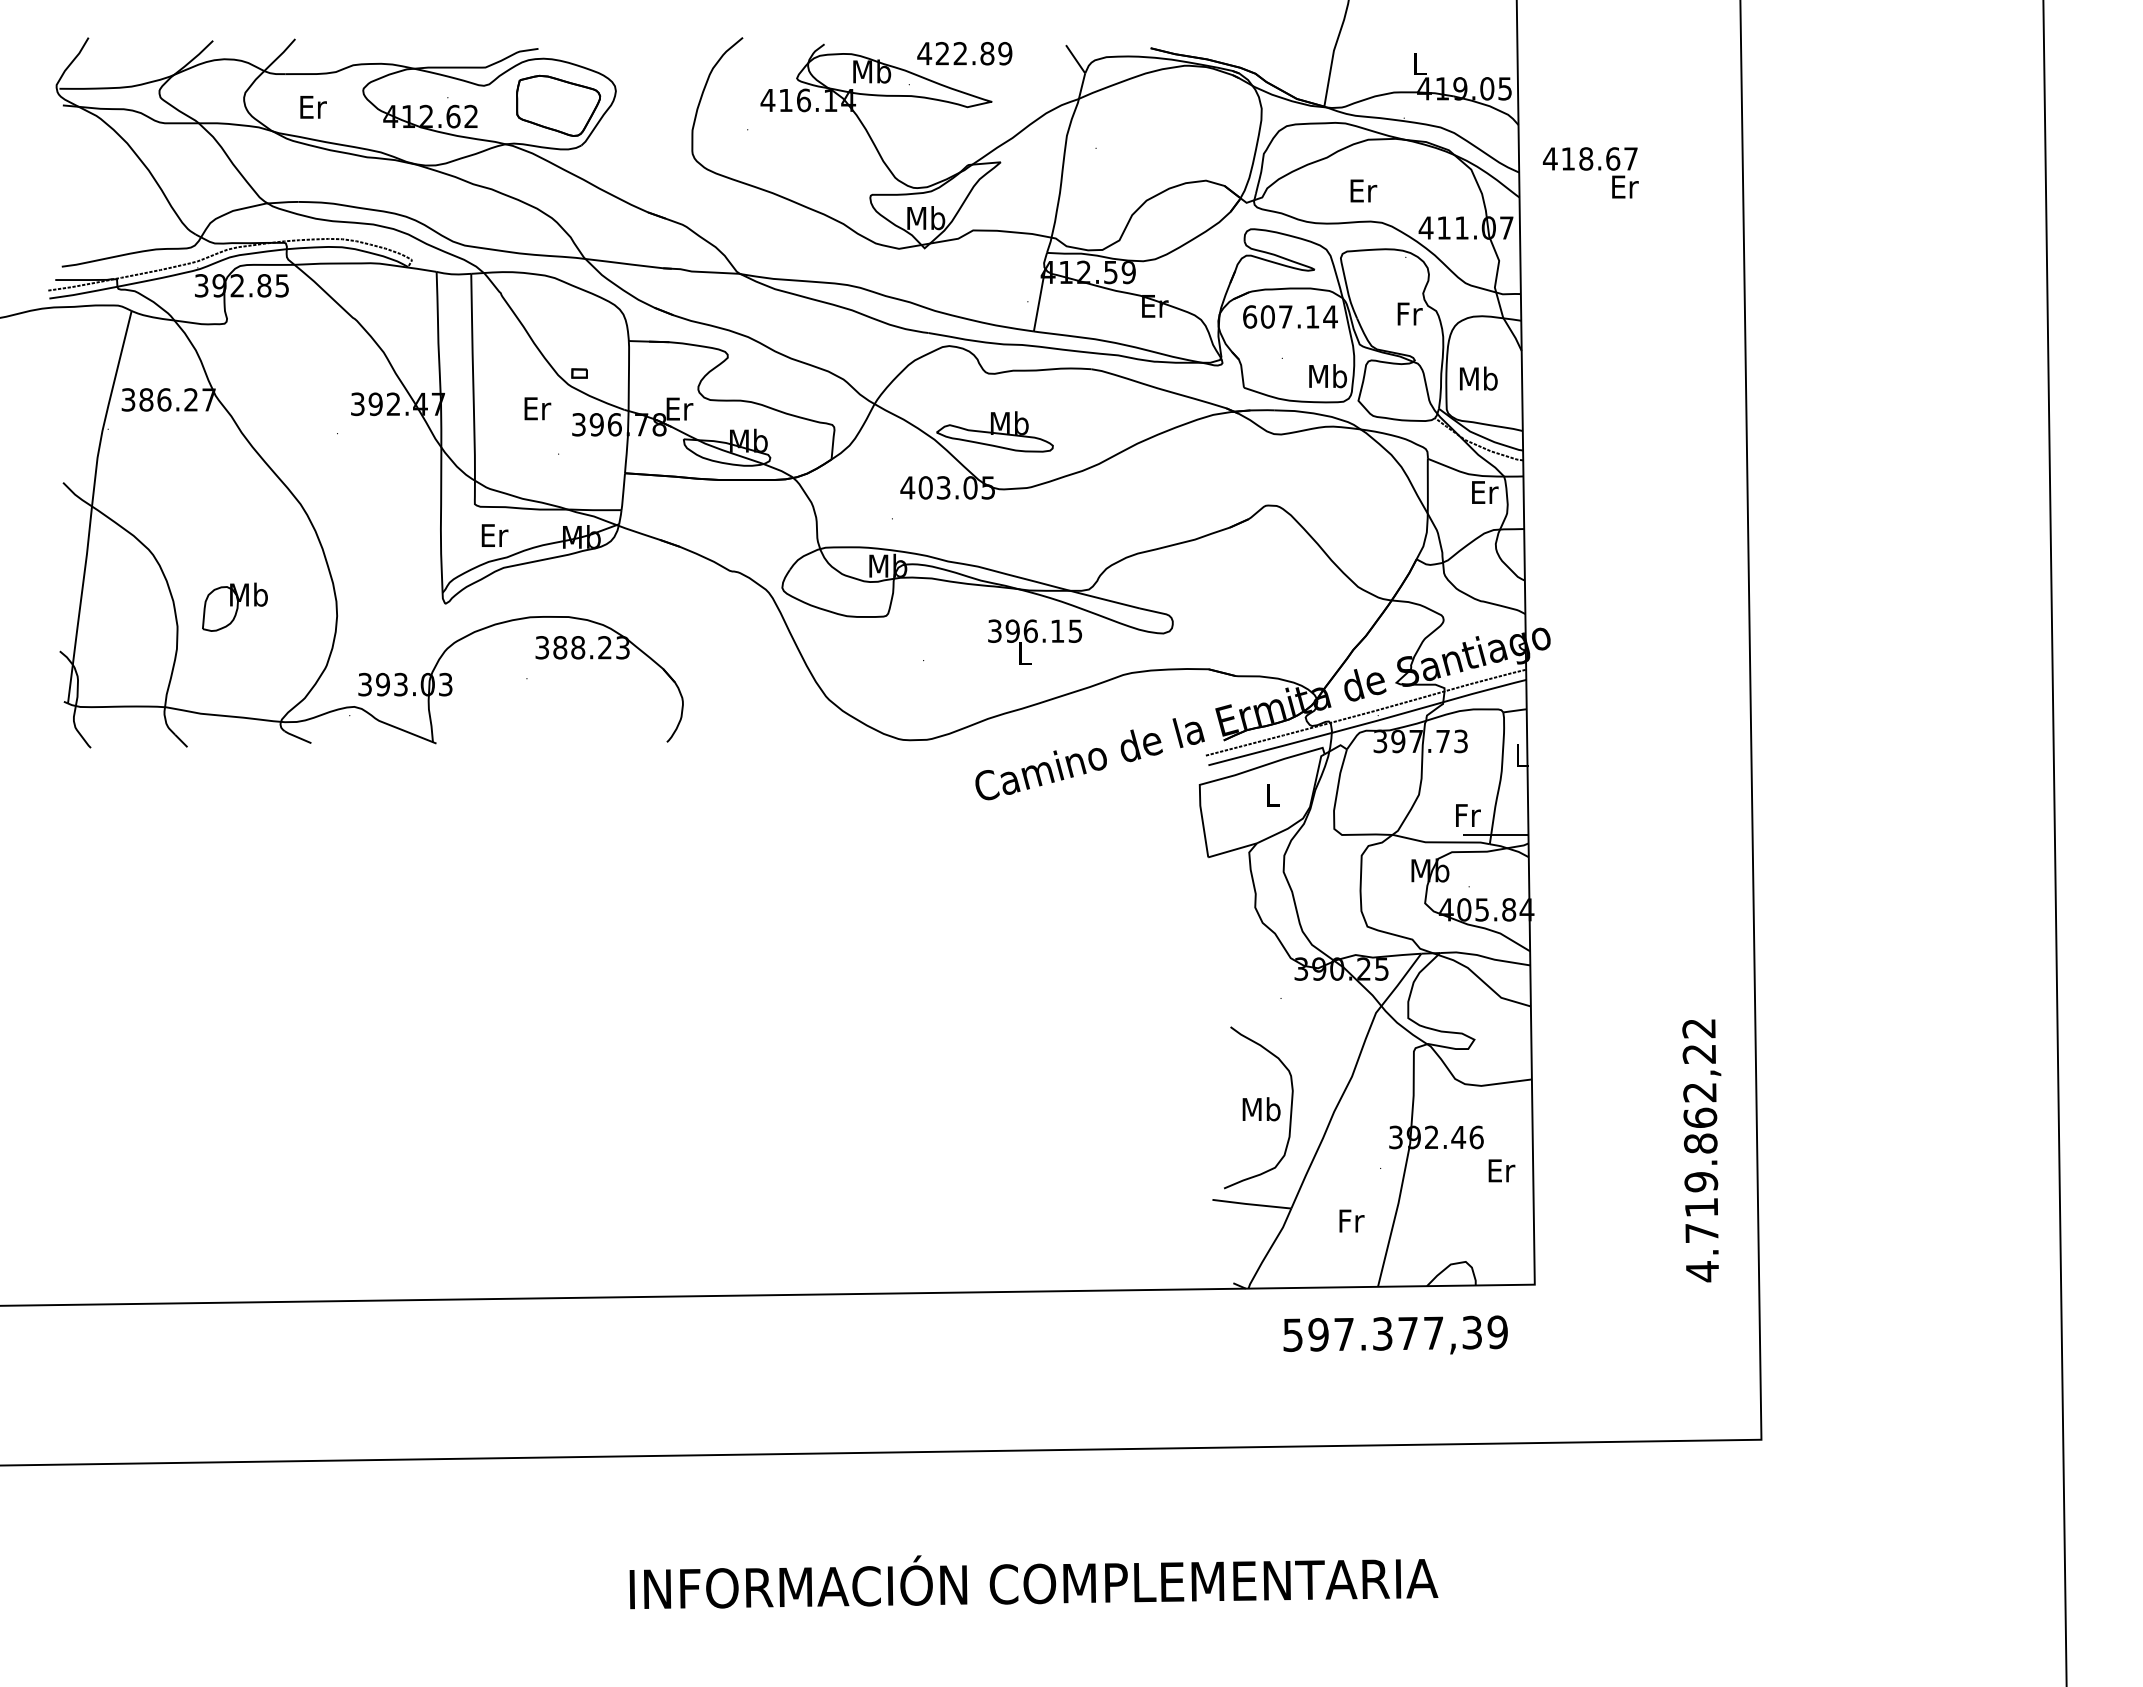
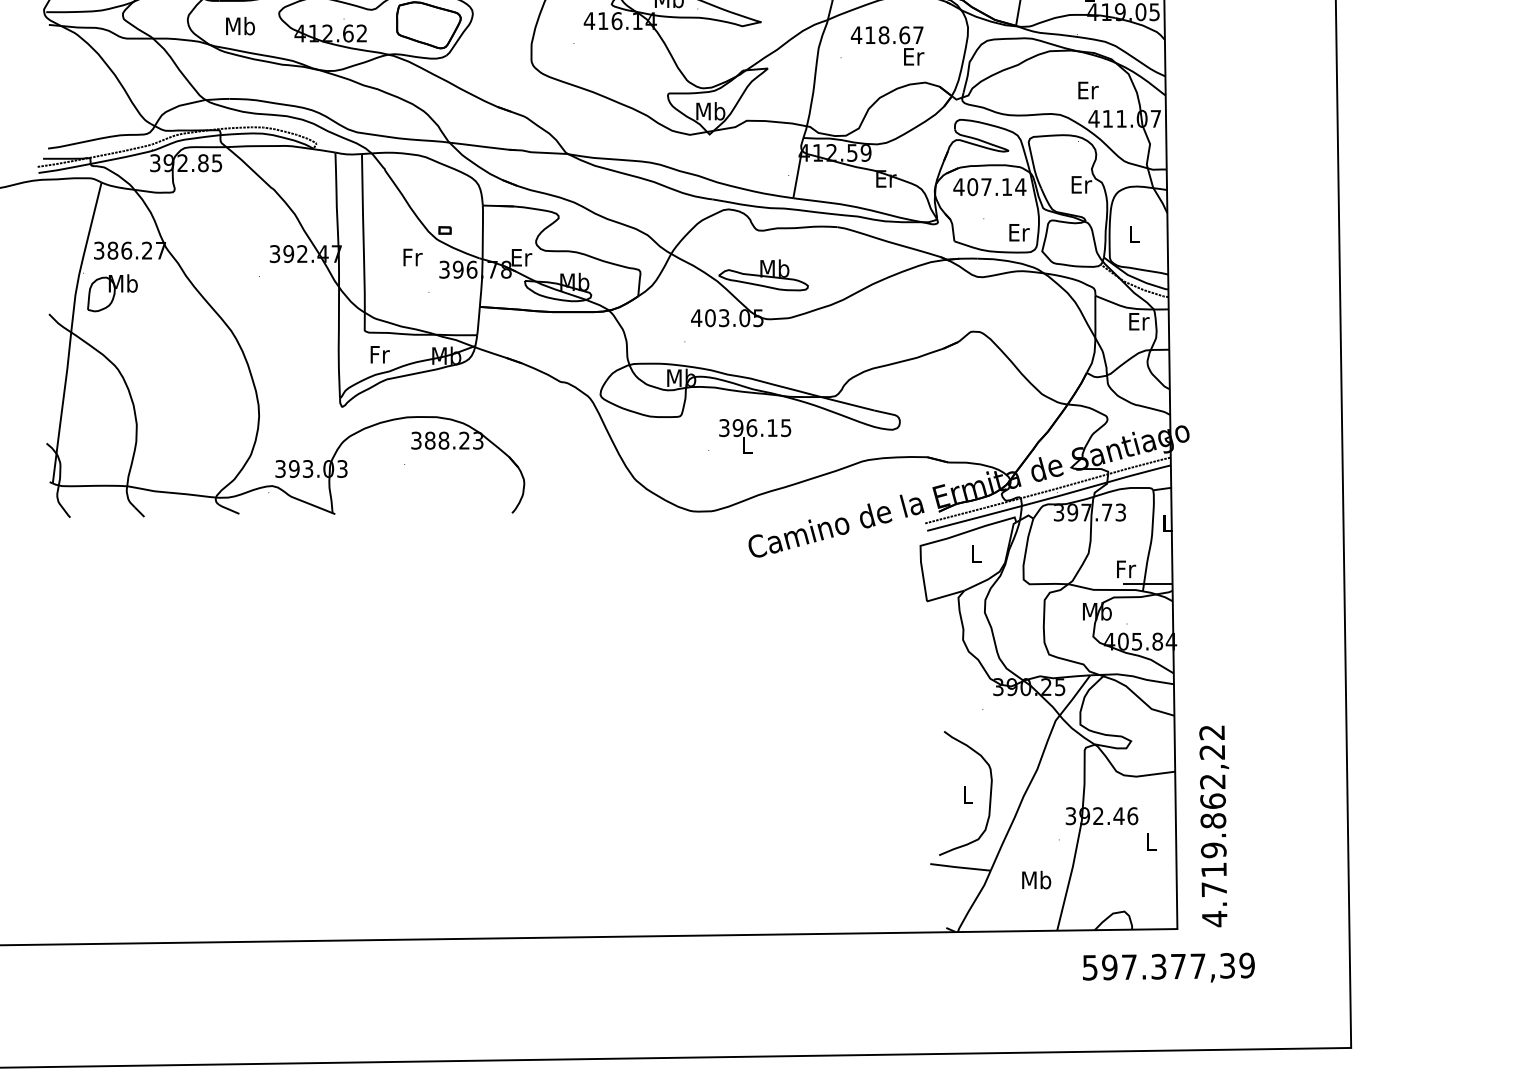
text: (312, 107) -> (240, 26), Er -> Mb
text: (1590, 172) -> (887, 45), moved
text: (1363, 190) -> (1088, 90), moved
text: (1410, 313) -> (1082, 184), Fr -> Er
text: (1249, 316) -> (958, 186), 607.14 -> 407.14
text: (1328, 376) -> (1019, 232), Mb -> Er
text: (1478, 378) -> (1134, 234), Mb -> L
text: (537, 408) -> (412, 257), Er -> Fr
text: (494, 535) -> (379, 354), Er -> Fr
part: (234, 606) -> (112, 292), moved
text: (1034, 641) -> (754, 435), moved
text: (1261, 1109) -> (967, 794), Mb -> L
text: (1701, 1150) -> (1213, 826), moved
text: (1501, 1170) -> (1151, 841), Er -> L
text: (1351, 1220) -> (1036, 879), Fr -> Mb
text: (1395, 1334) -> (1168, 967), moved

